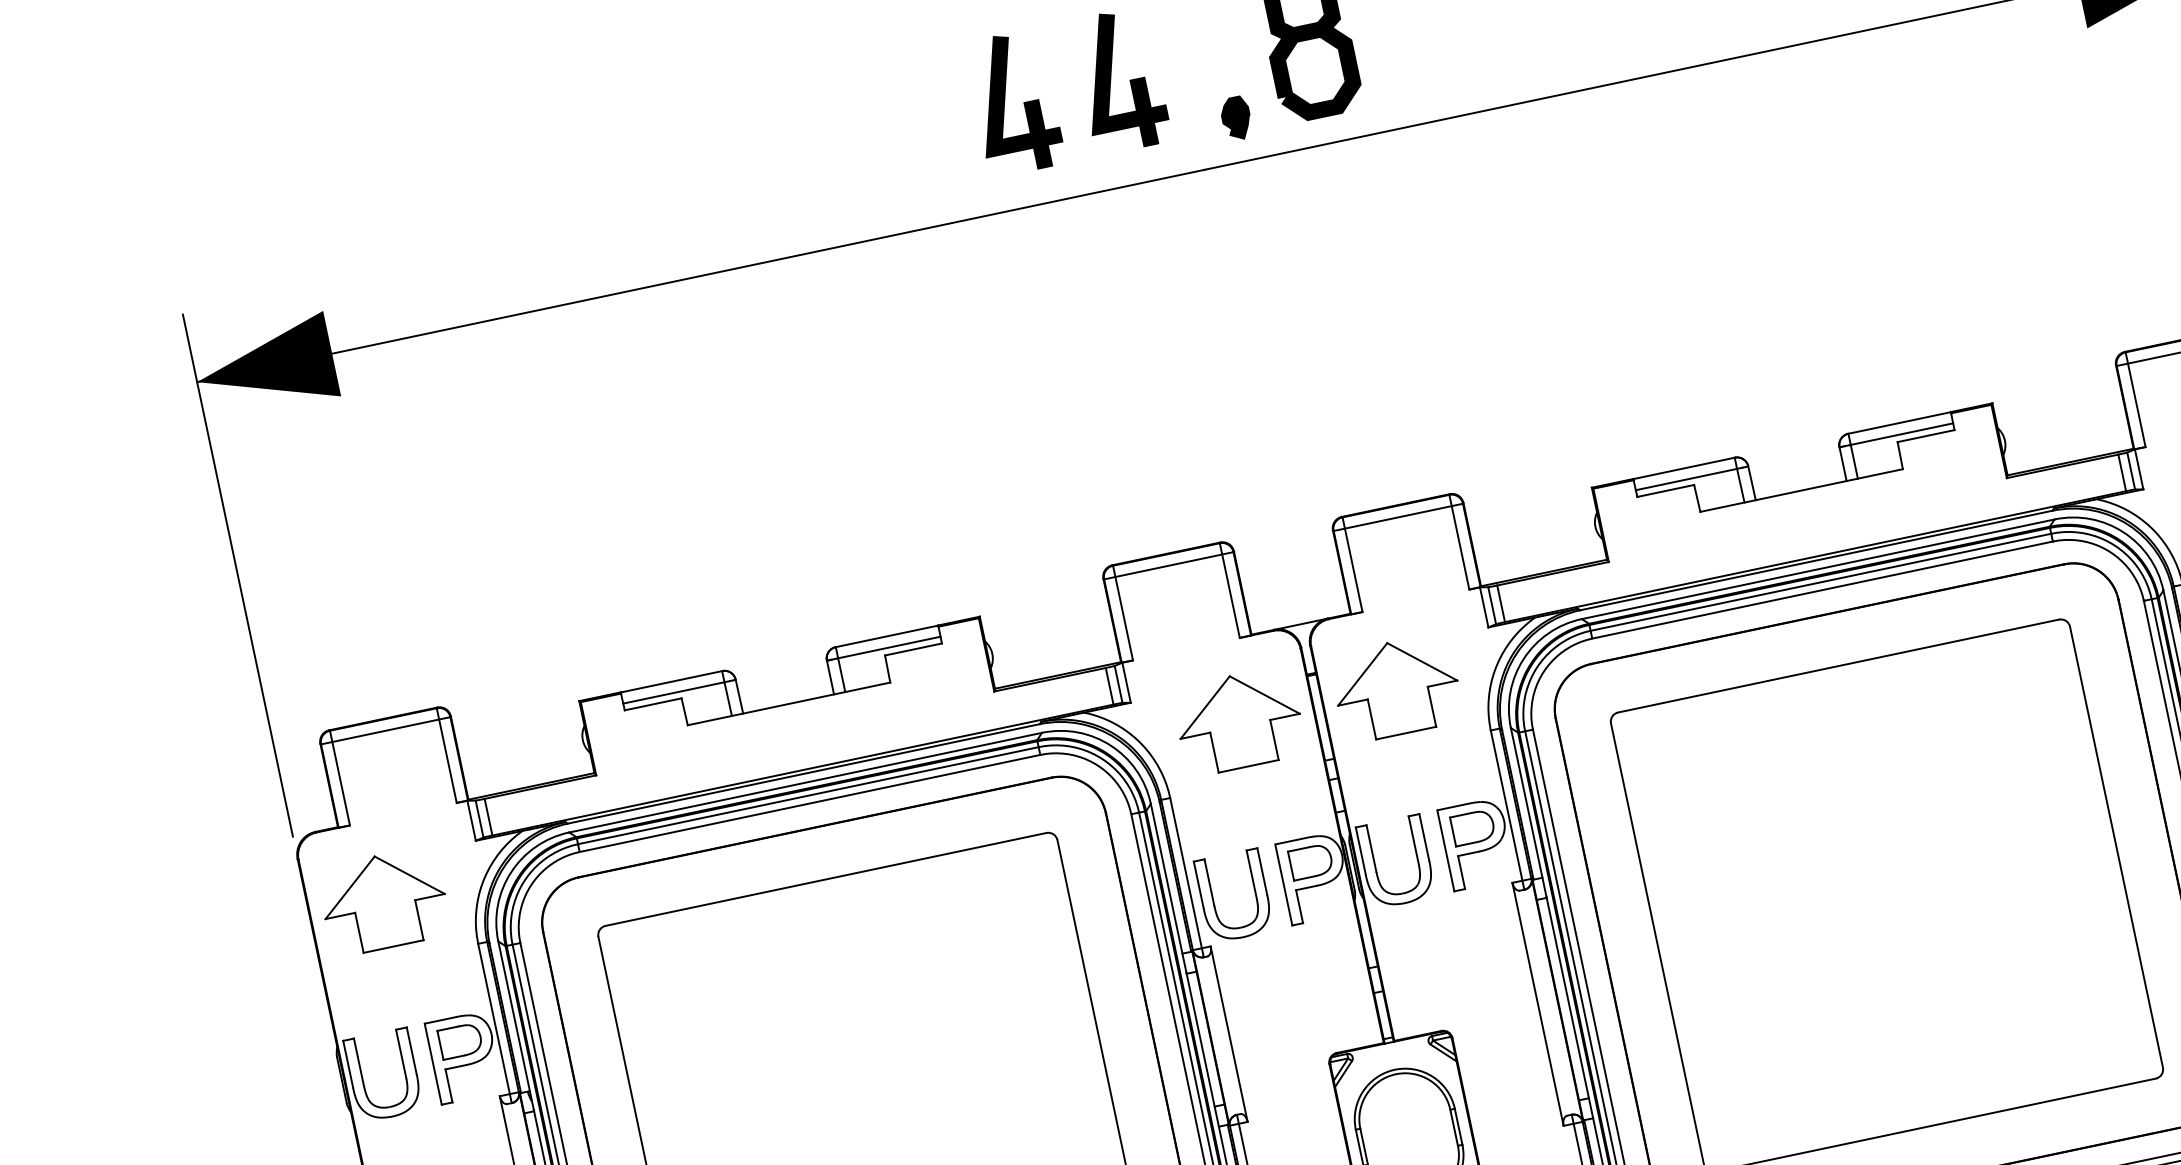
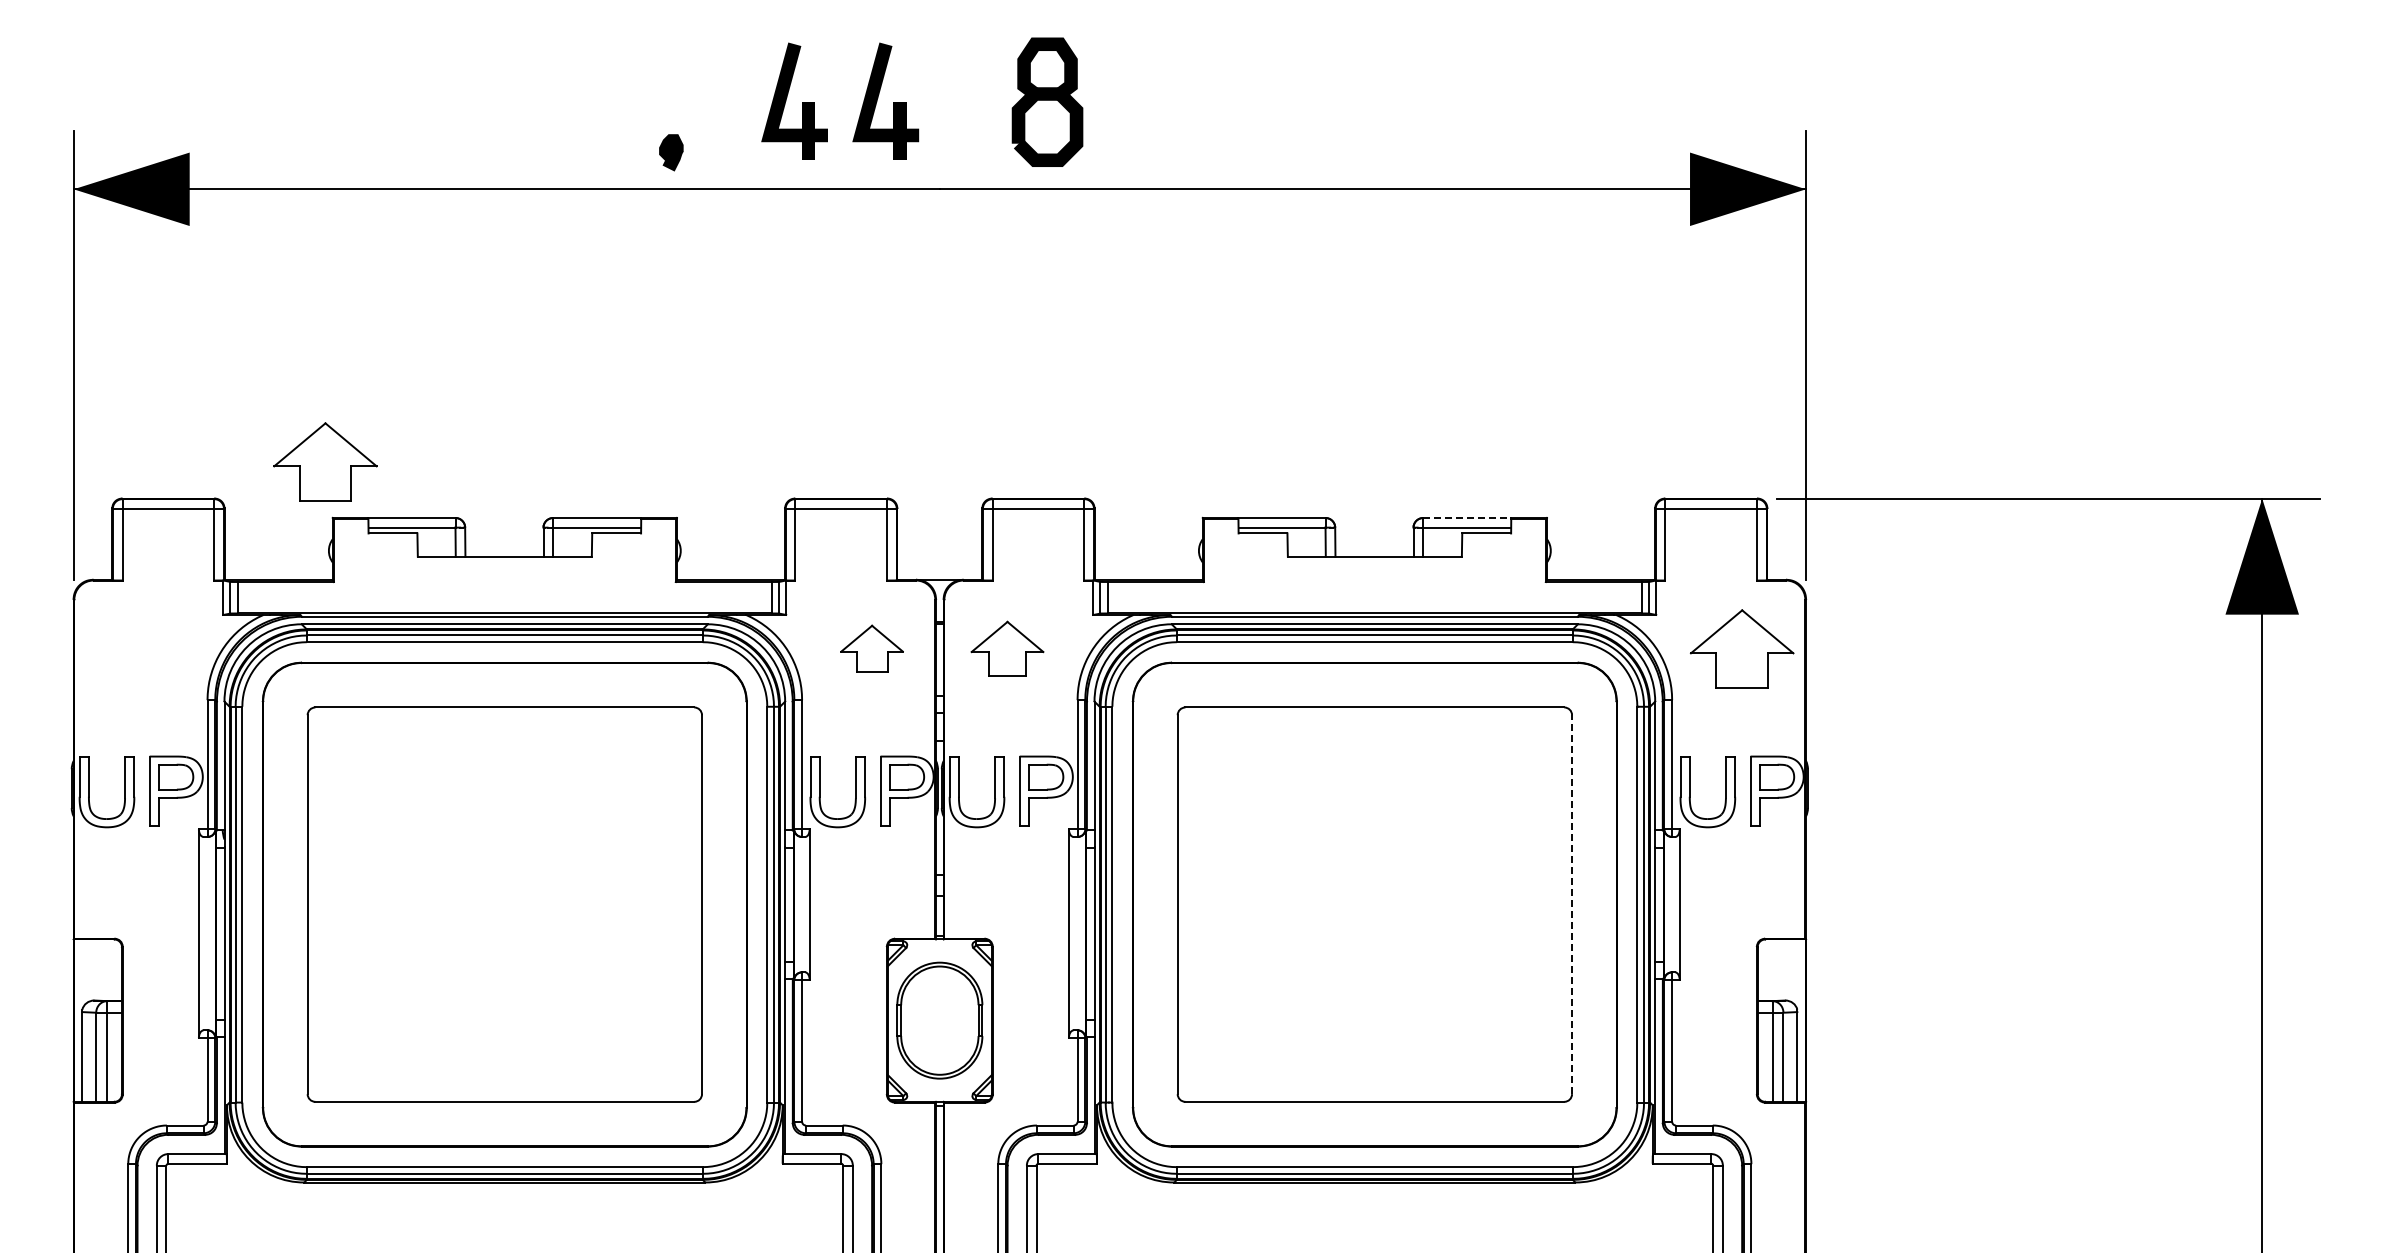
part: (1236, 118) -> (671, 152), moved
line: (1900, 423) -> (1467, 518), solid -> dashed
part: (1396, 687) -> (1007, 648), size x0.7
part: (1238, 720) -> (871, 648), size x0.6
line: (2116, 846) -> (1572, 904), solid -> dashed
part: (384, 900) -> (325, 461), moved

